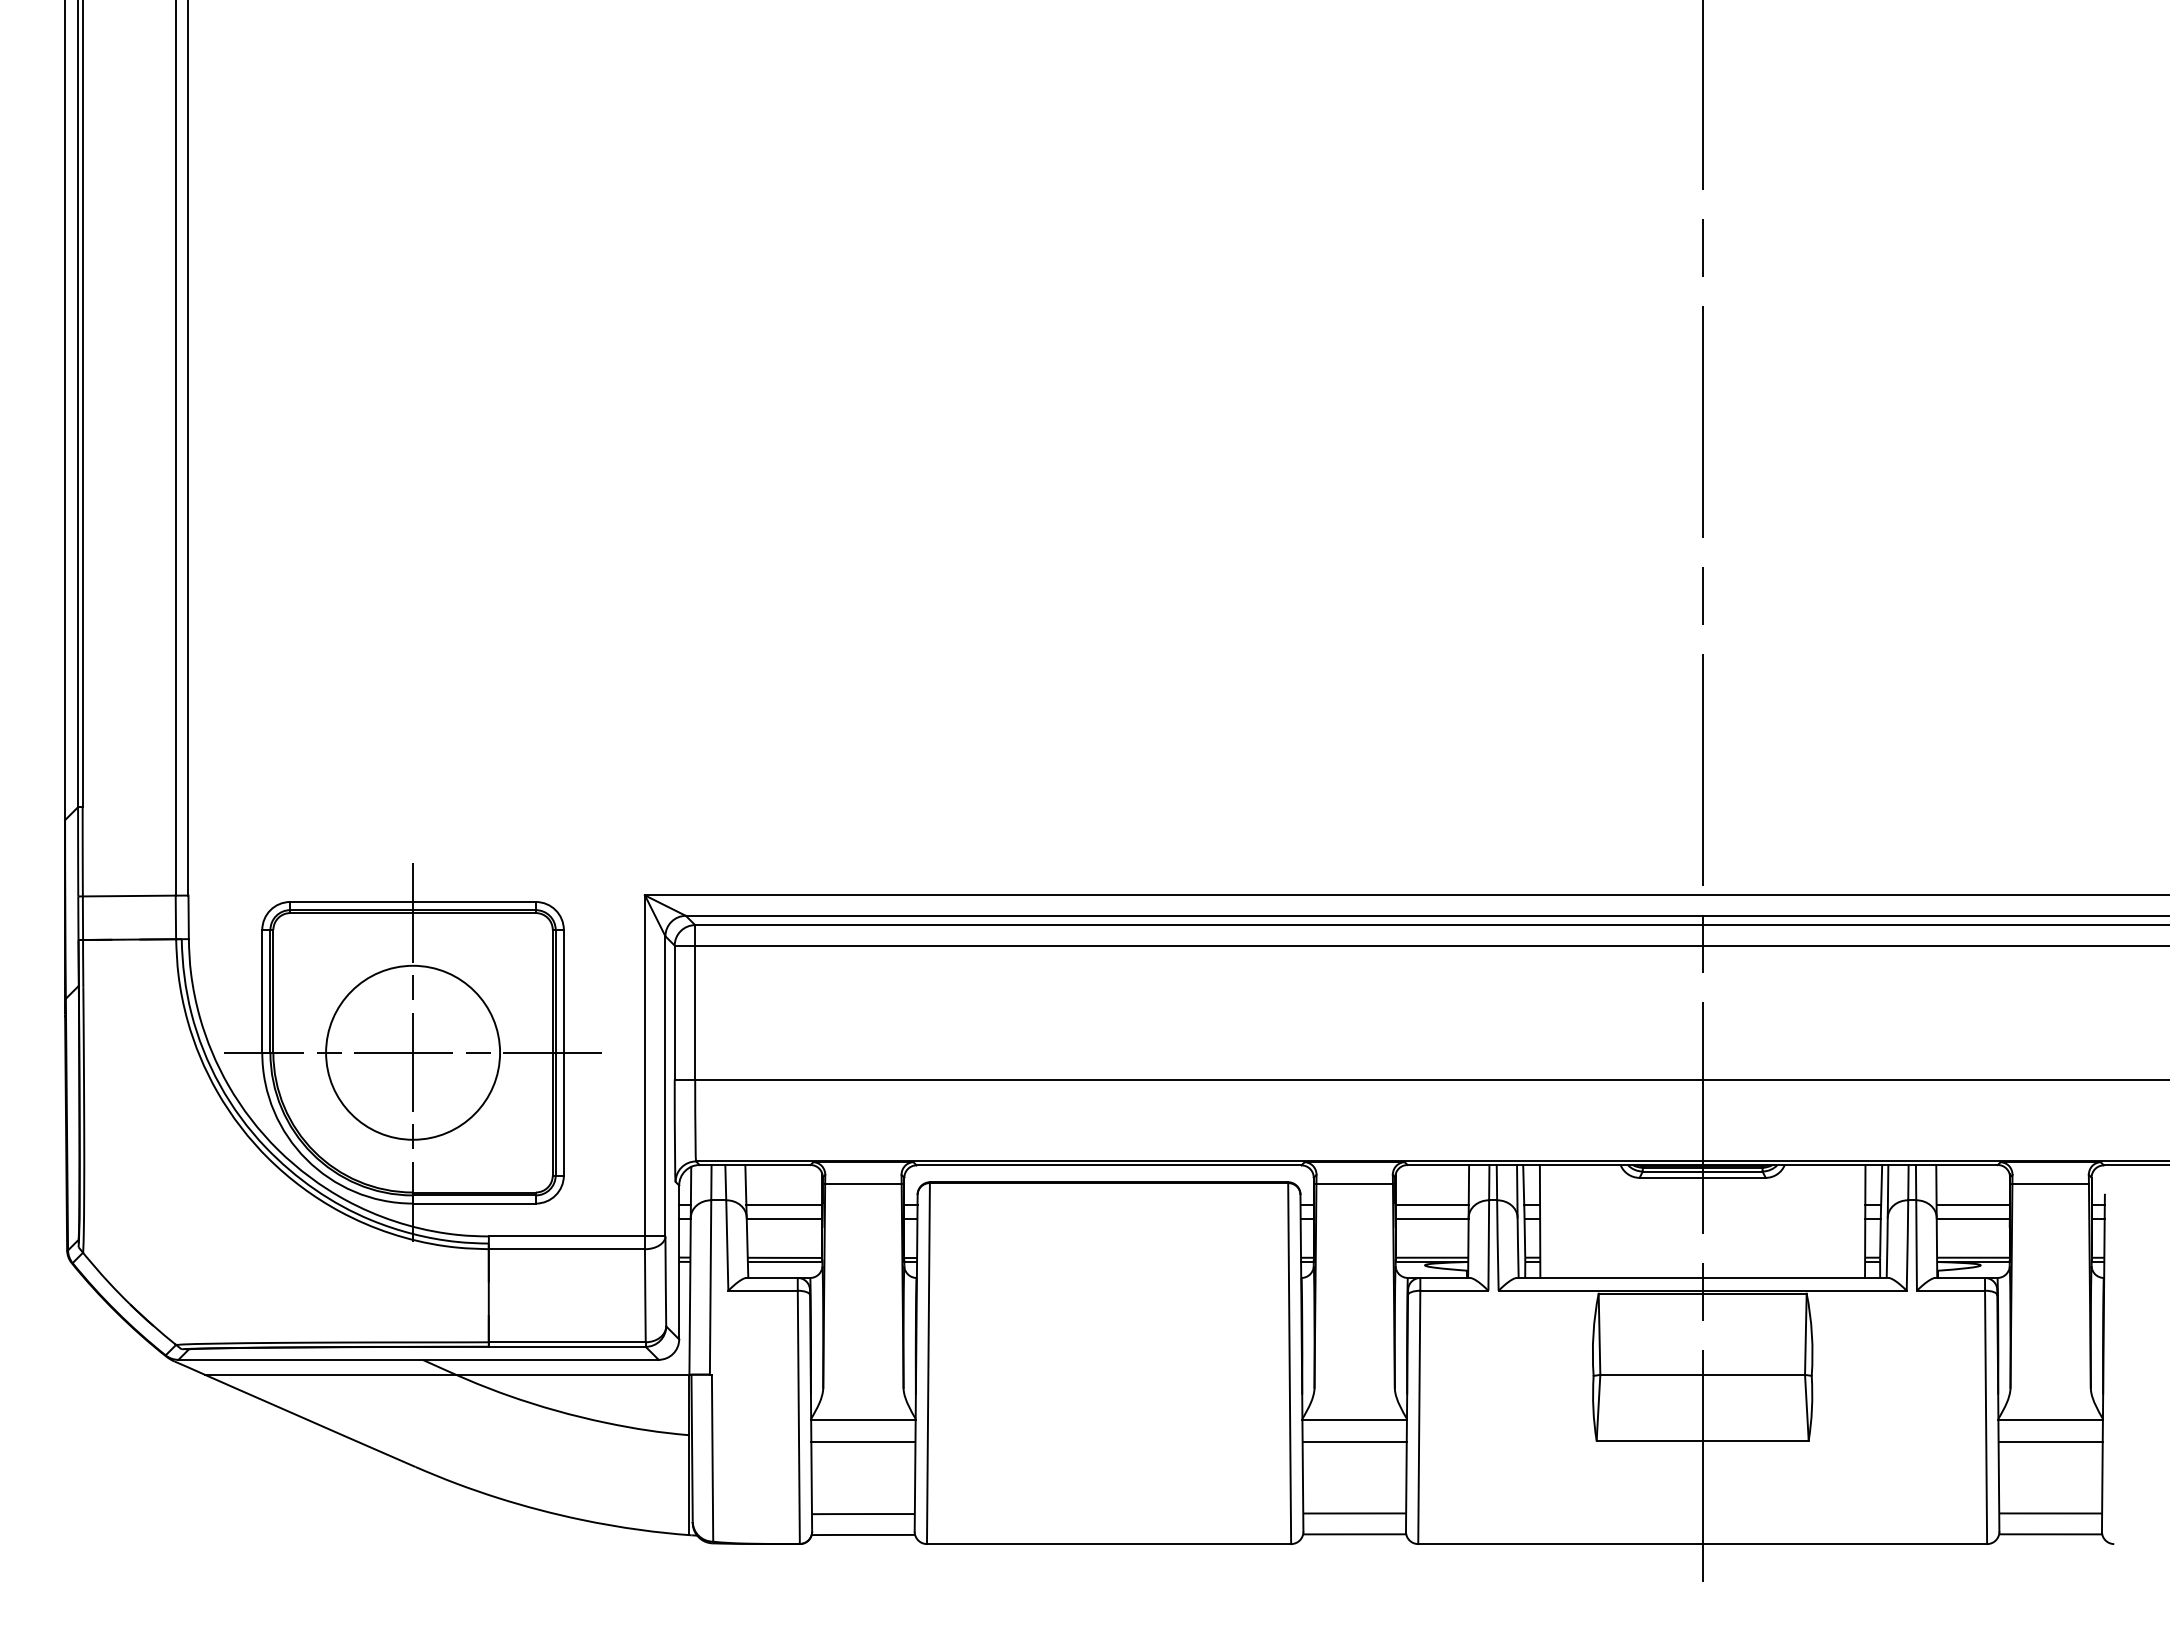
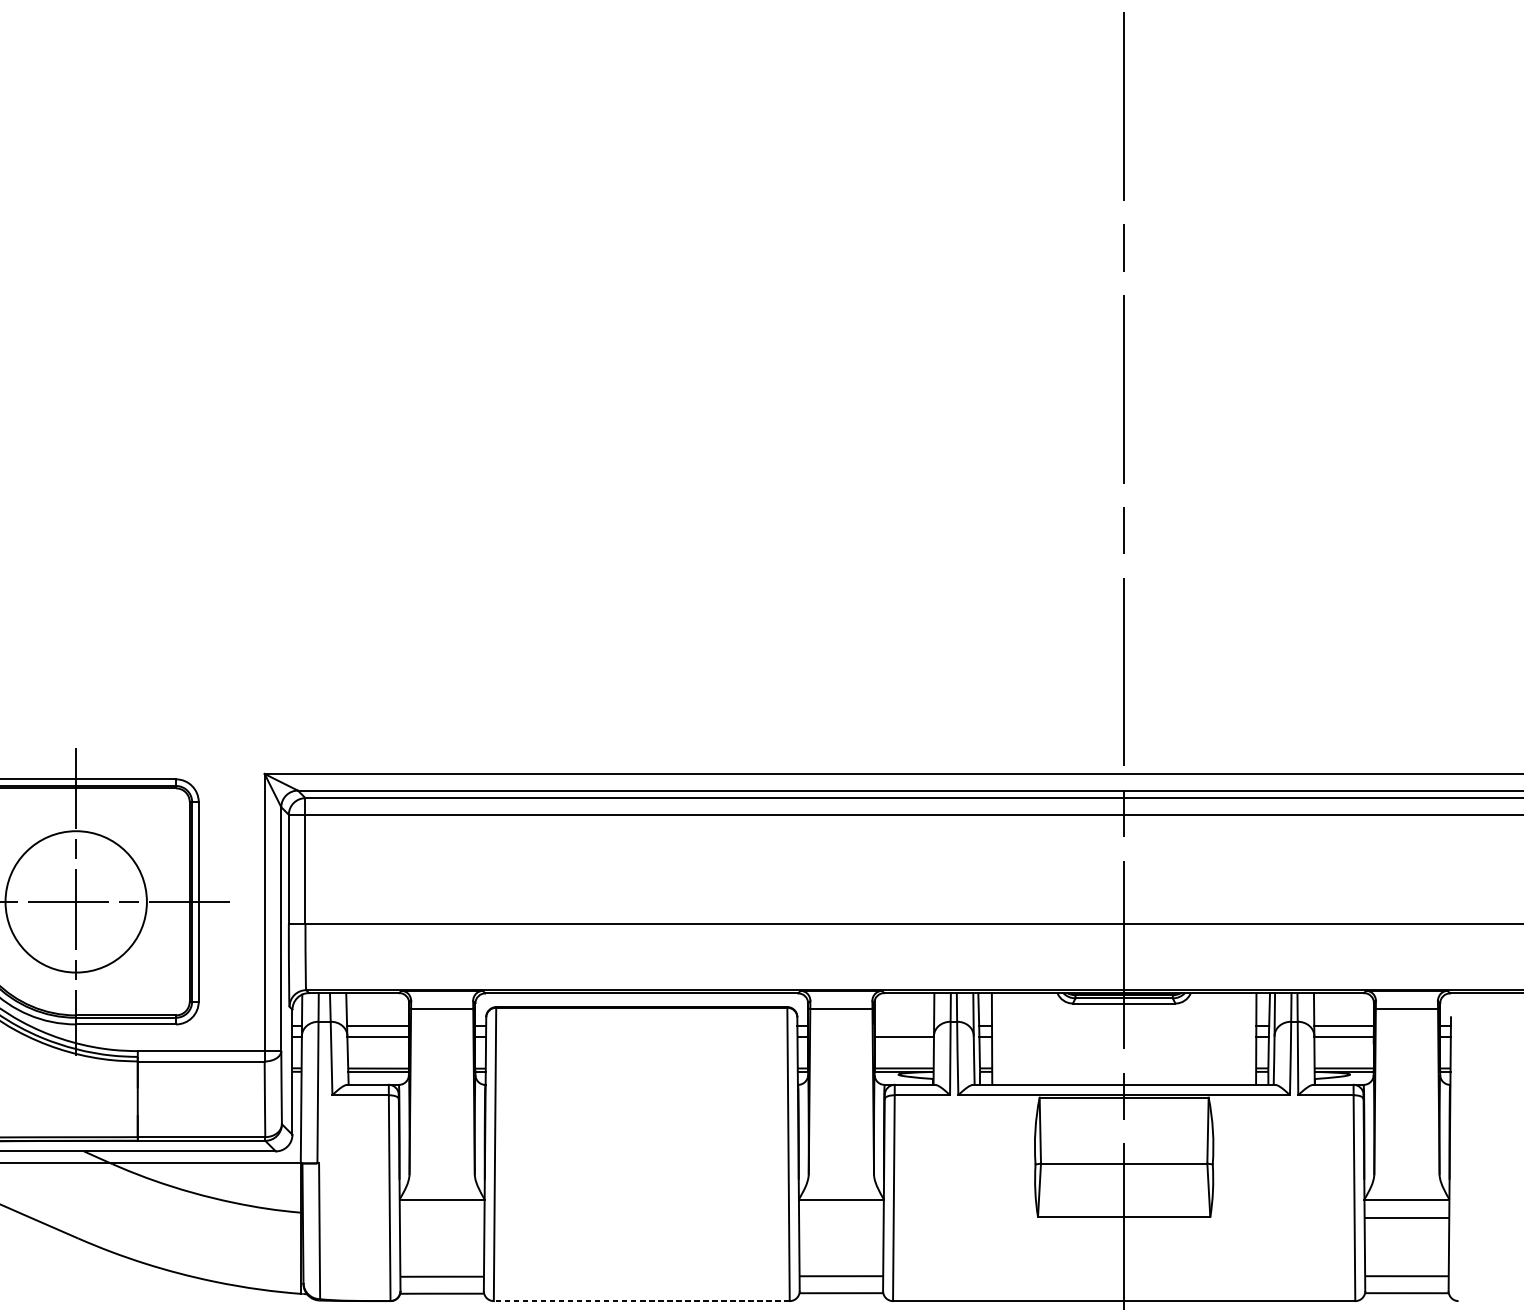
line: (1431, 1205) -> (903, 1025), removed
line: (863, 1441) -> (442, 1217), removed
line: (1354, 1441) -> (841, 1217), removed
line: (1108, 1544) -> (641, 1301), solid -> dashed

